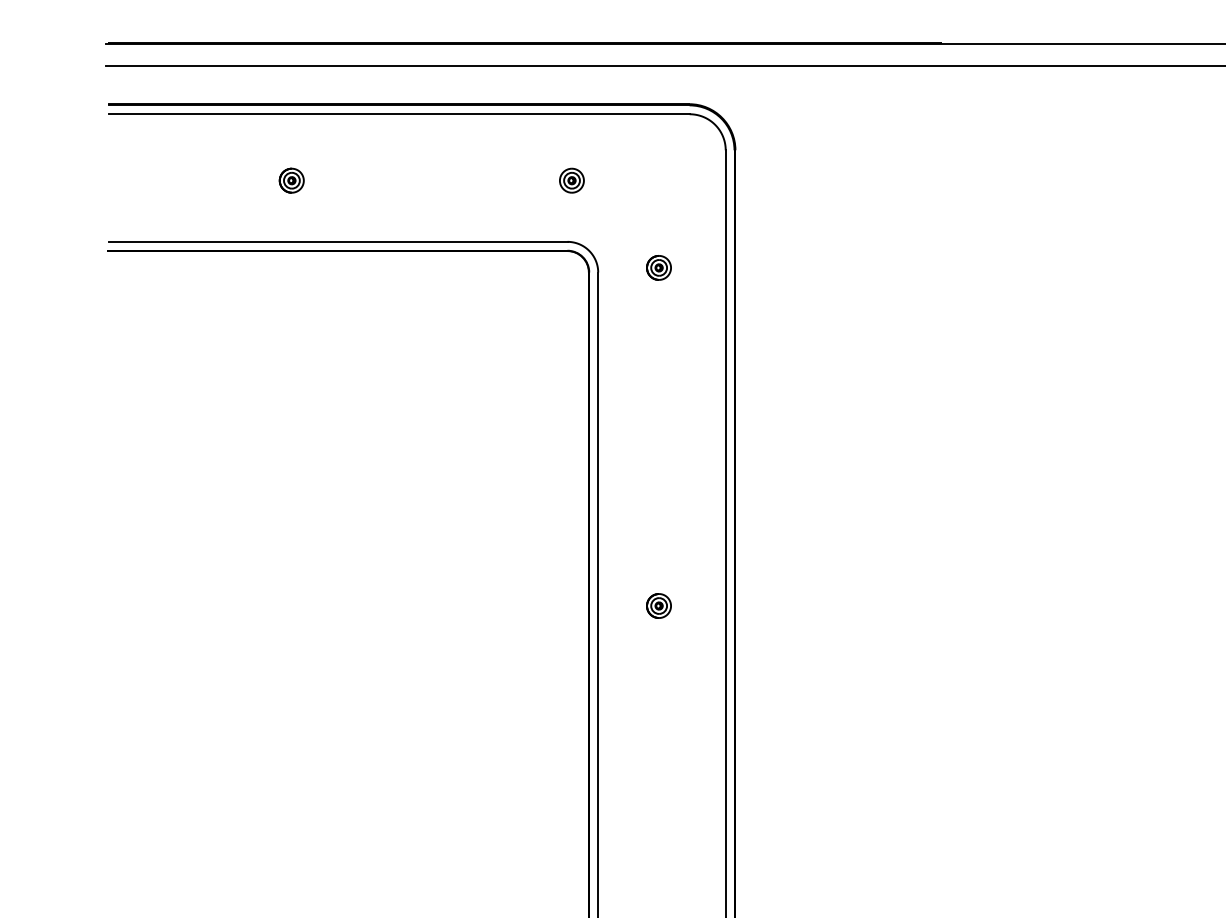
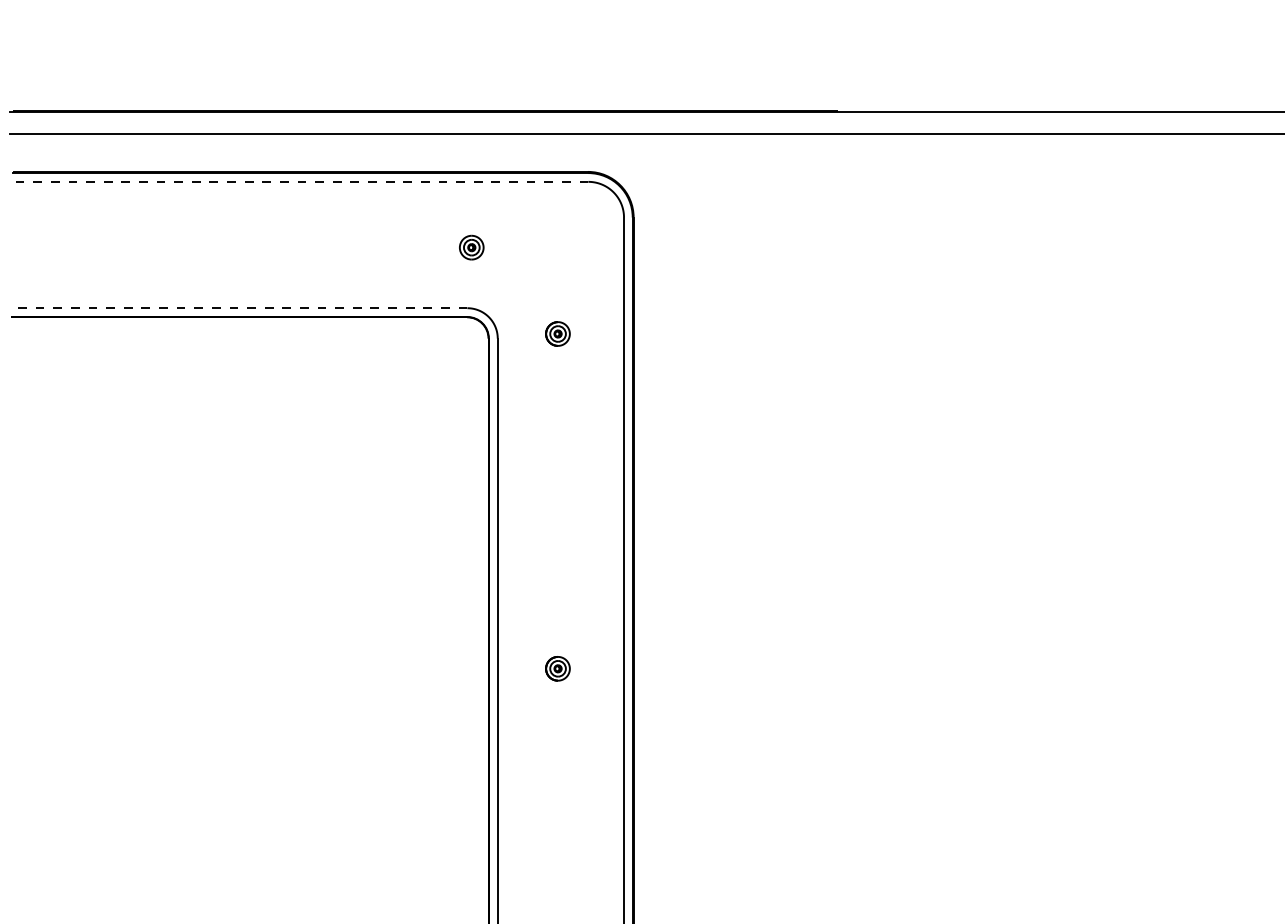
line: (399, 113) -> (300, 181), solid -> dashed
part: (291, 180) -> (194, 247), removed
line: (337, 242) -> (239, 308), solid -> dashed

